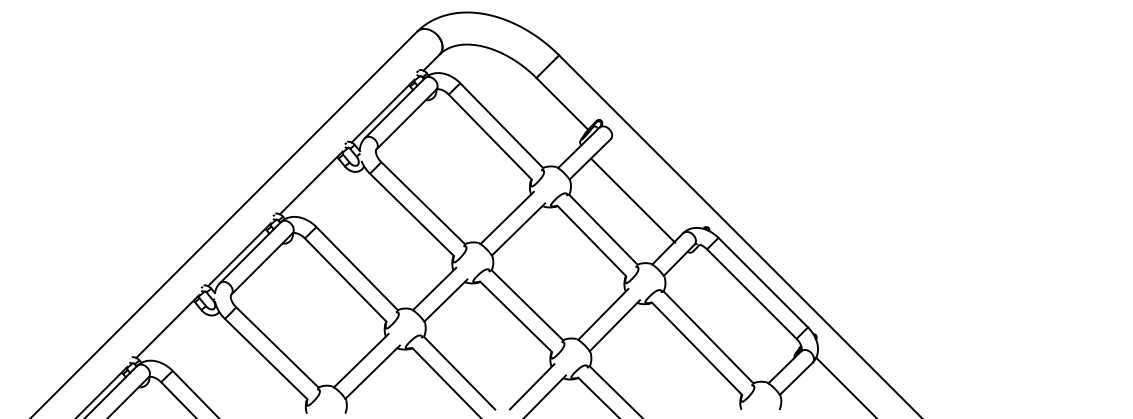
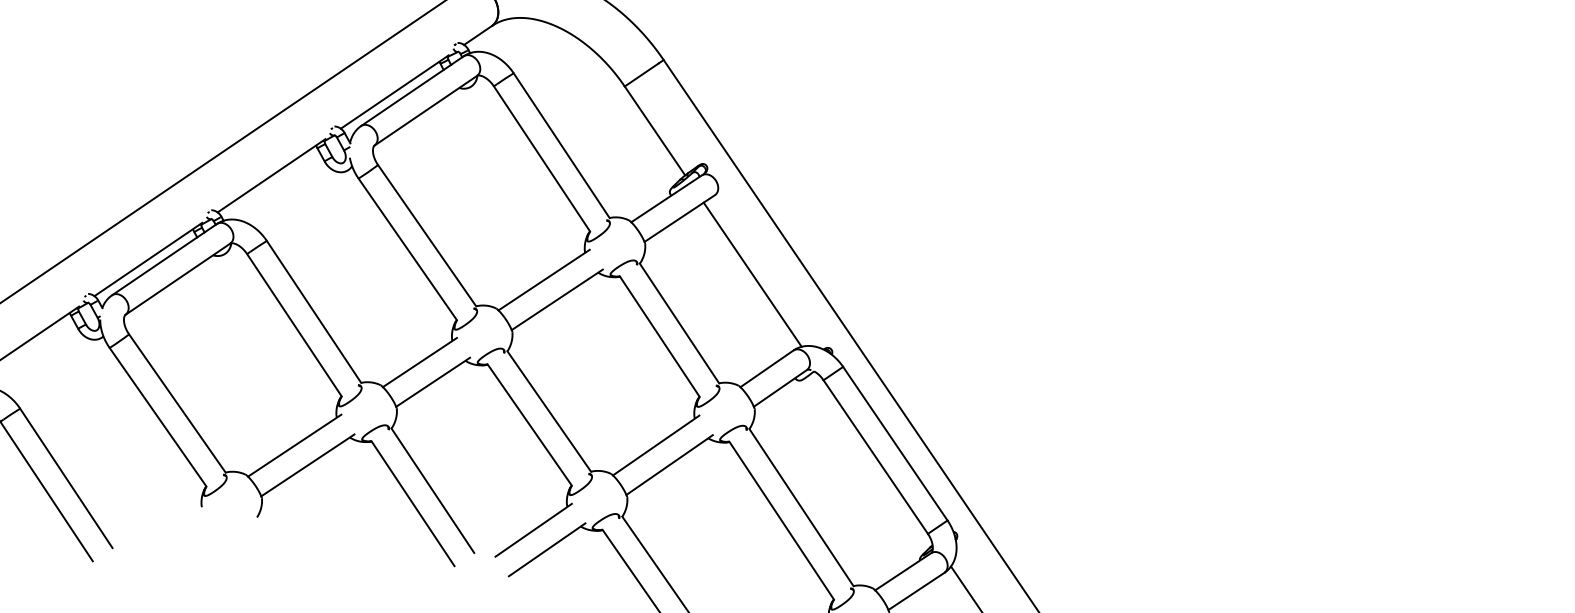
line: (633, 200) -> (753, 274), moved

